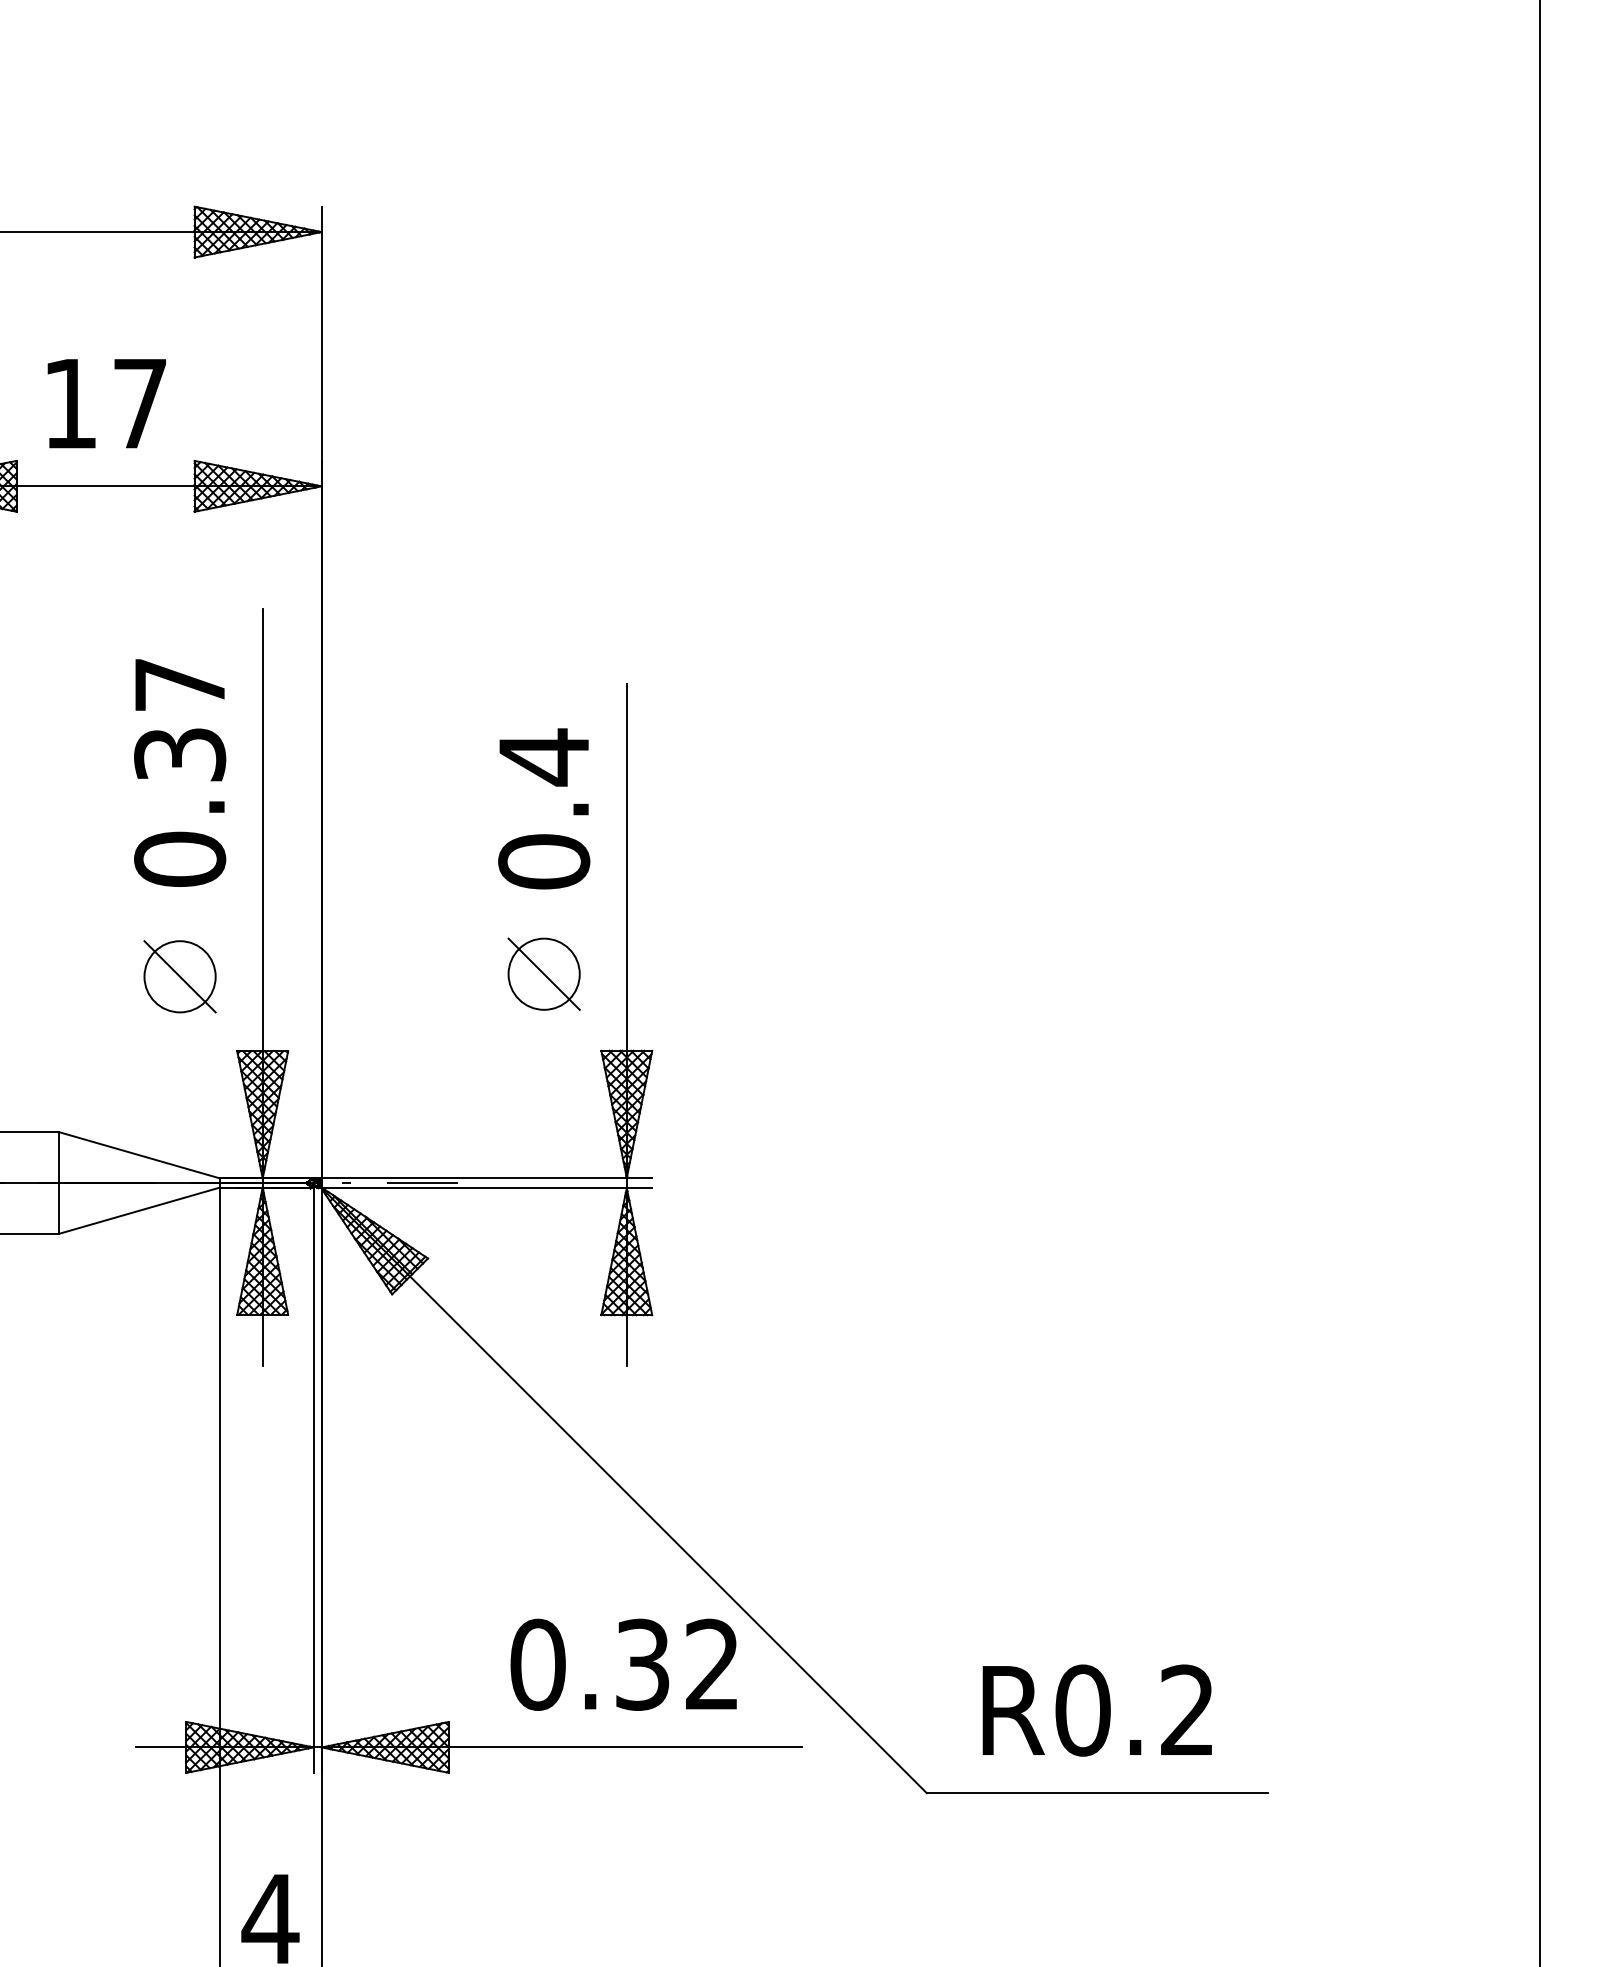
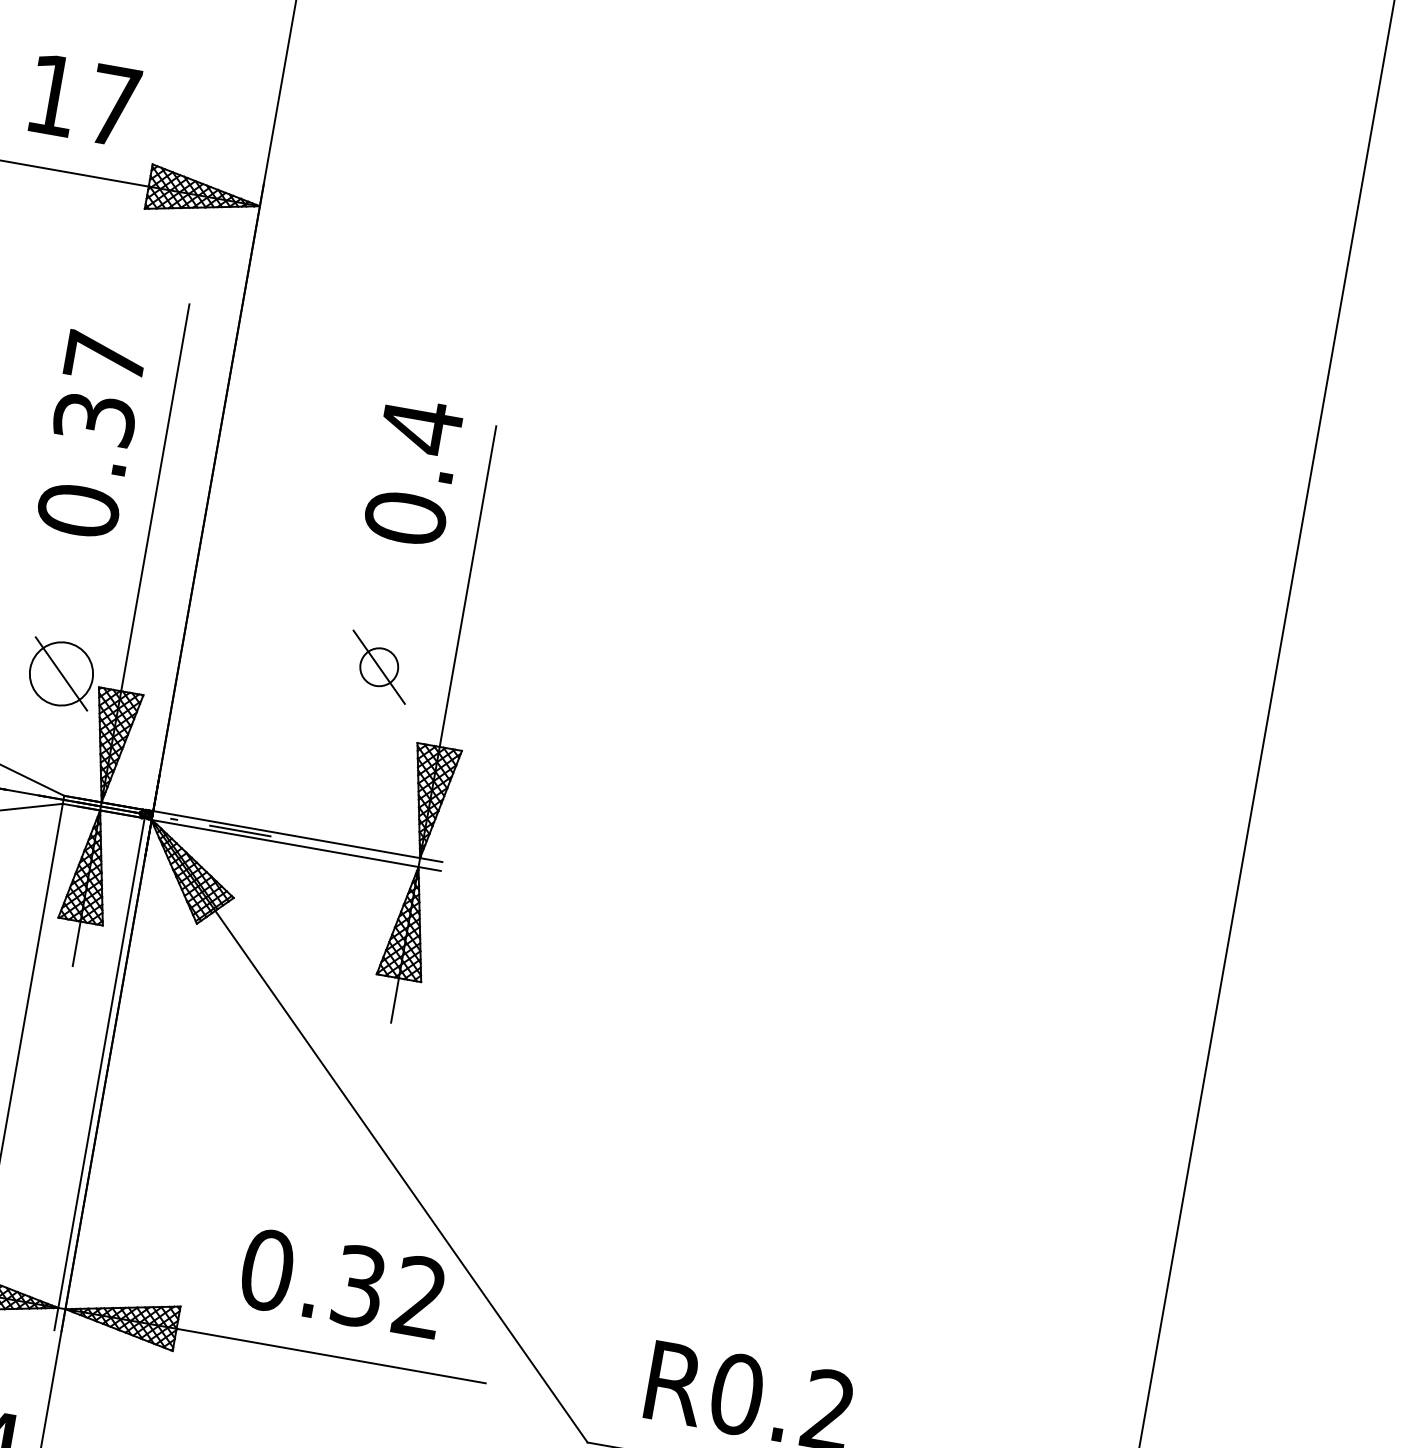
text: (544, 808) -> (414, 471), moved
circle: (543, 973) -> (378, 666), size x0.6
part: (179, 976) -> (61, 673), moved

